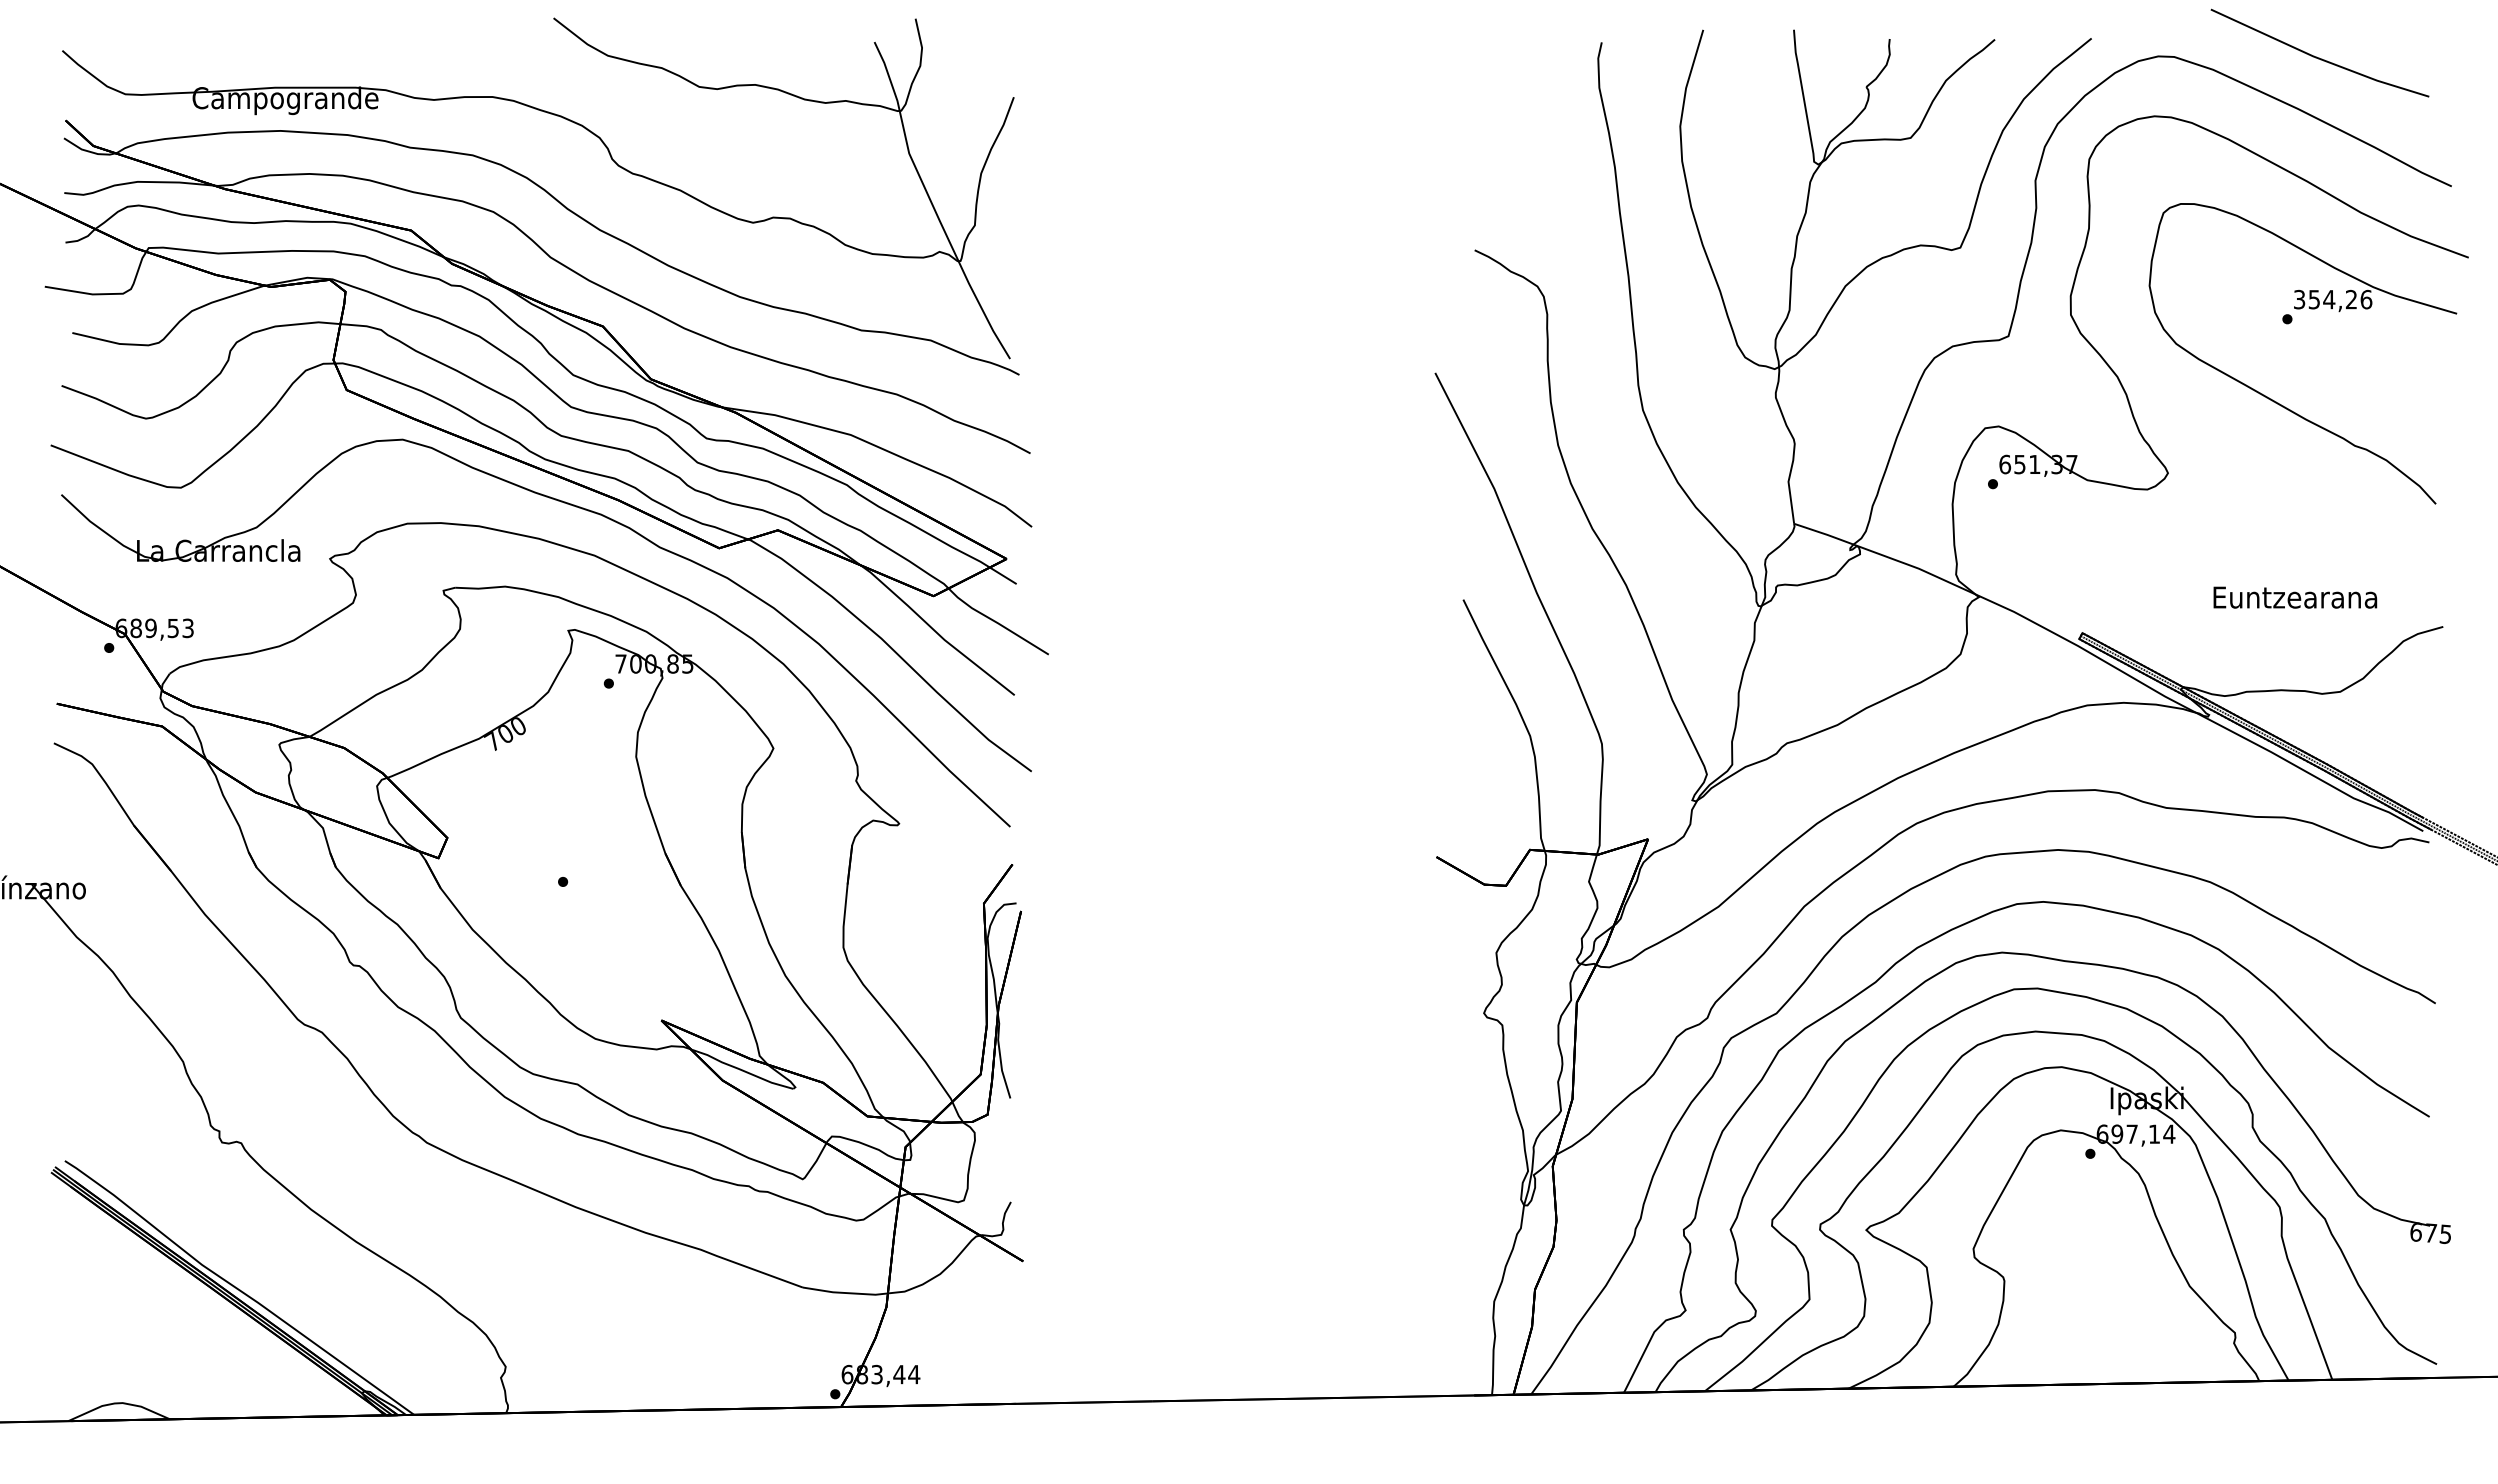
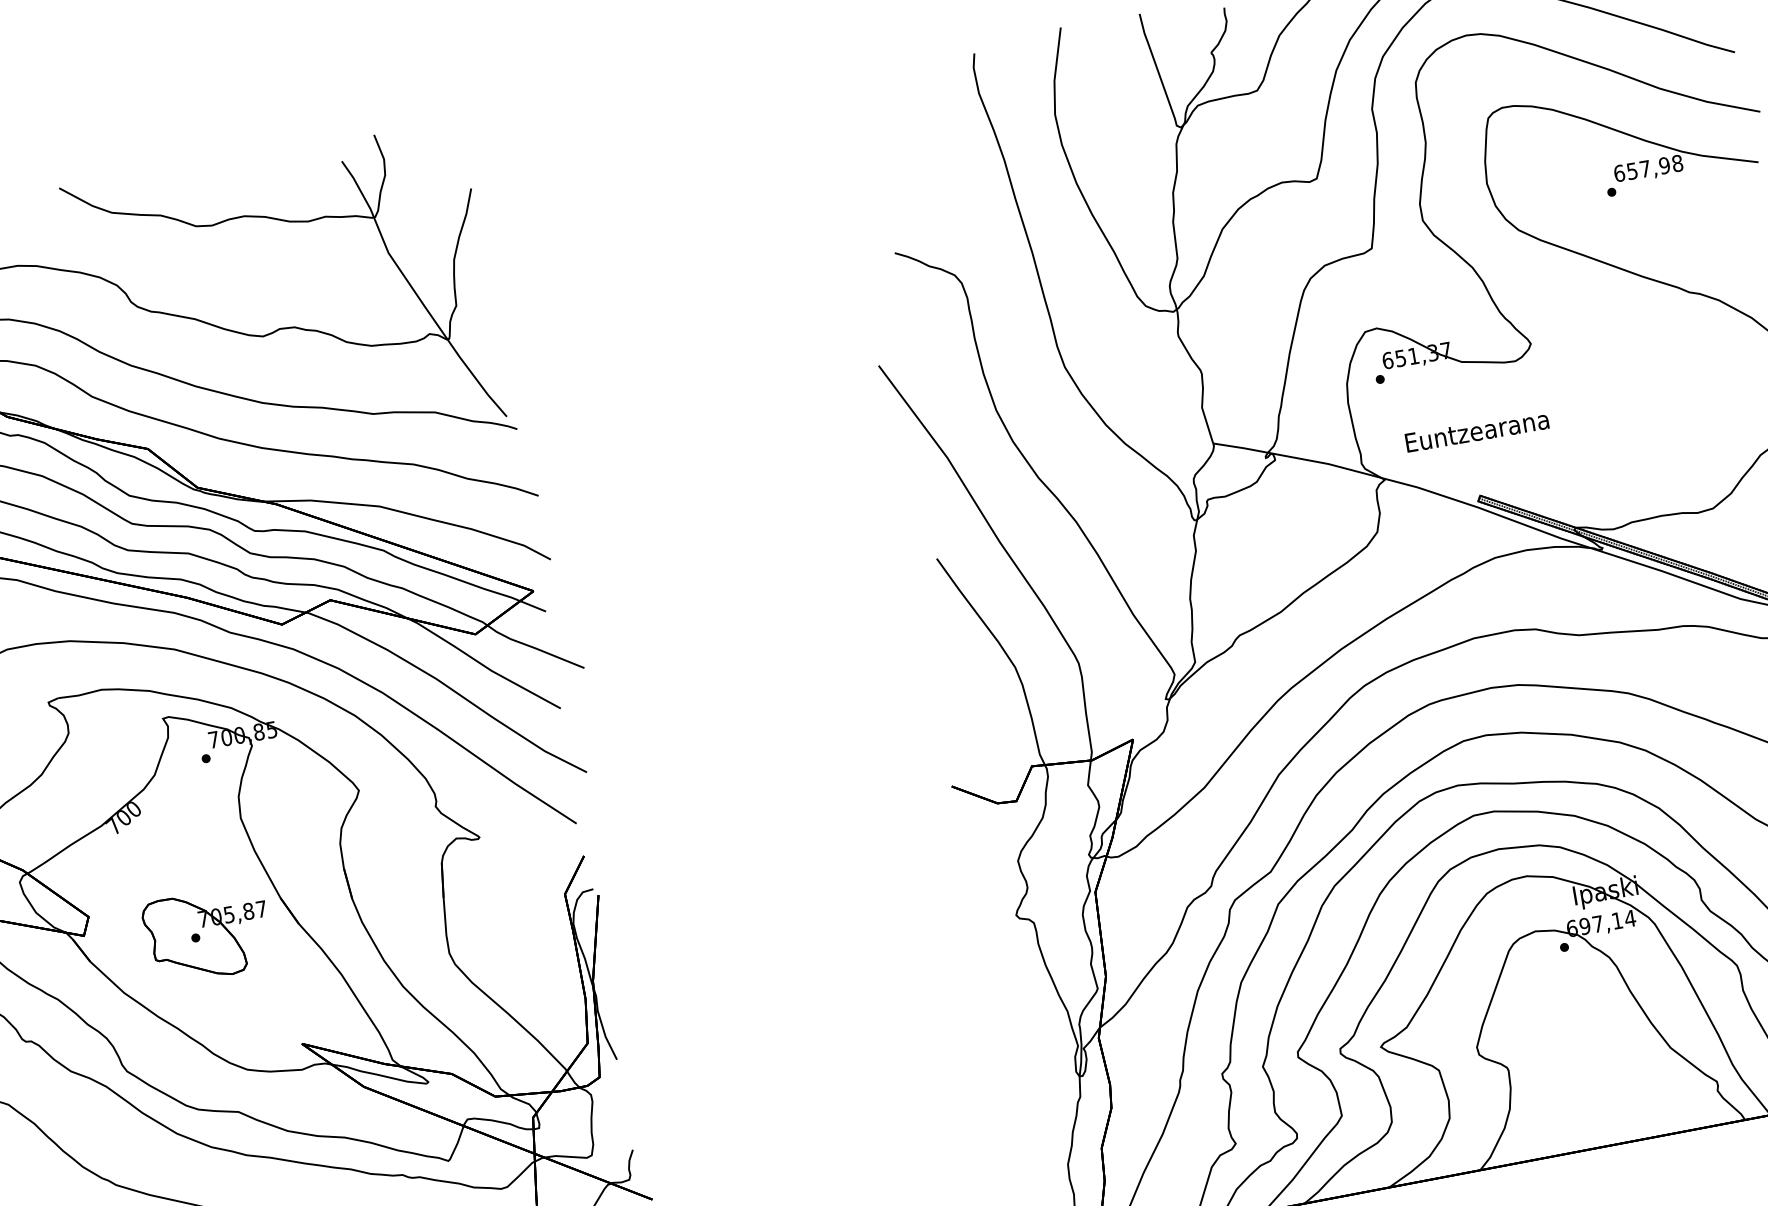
text: (2332, 299) -> (1648, 168), 354,26 -> 657,98
text: (2295, 597) -> (1477, 431), moved
part: (576, 881) -> (207, 935), added

